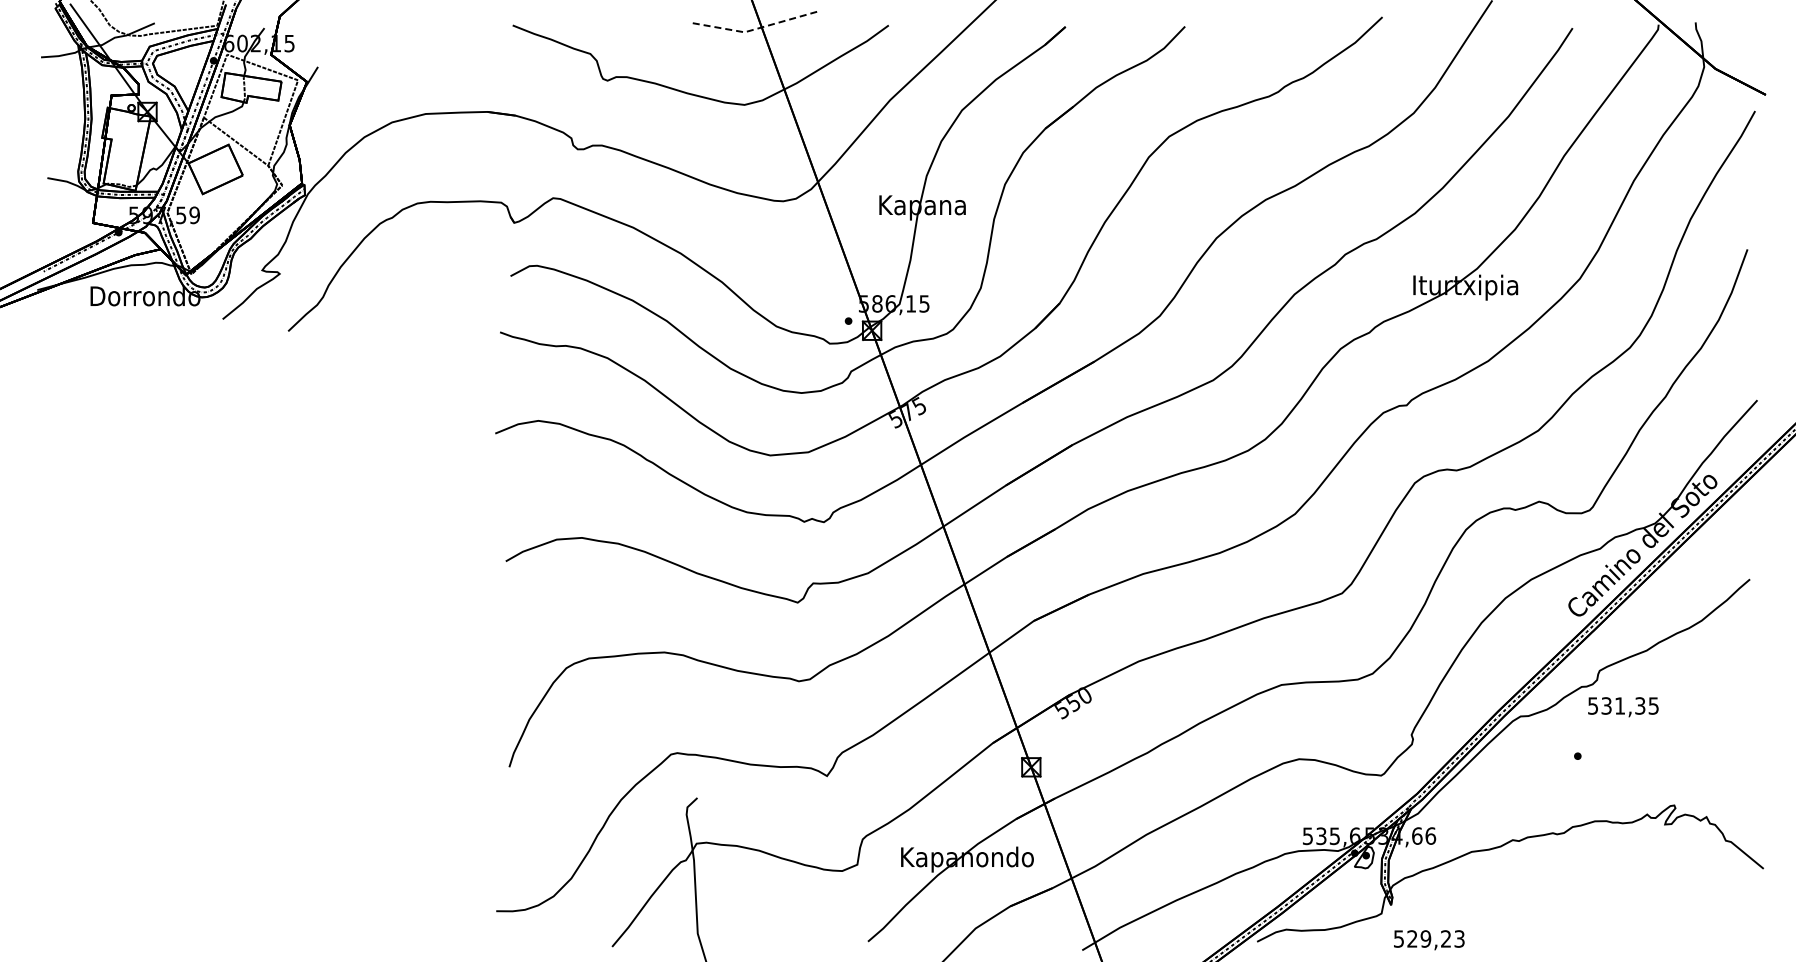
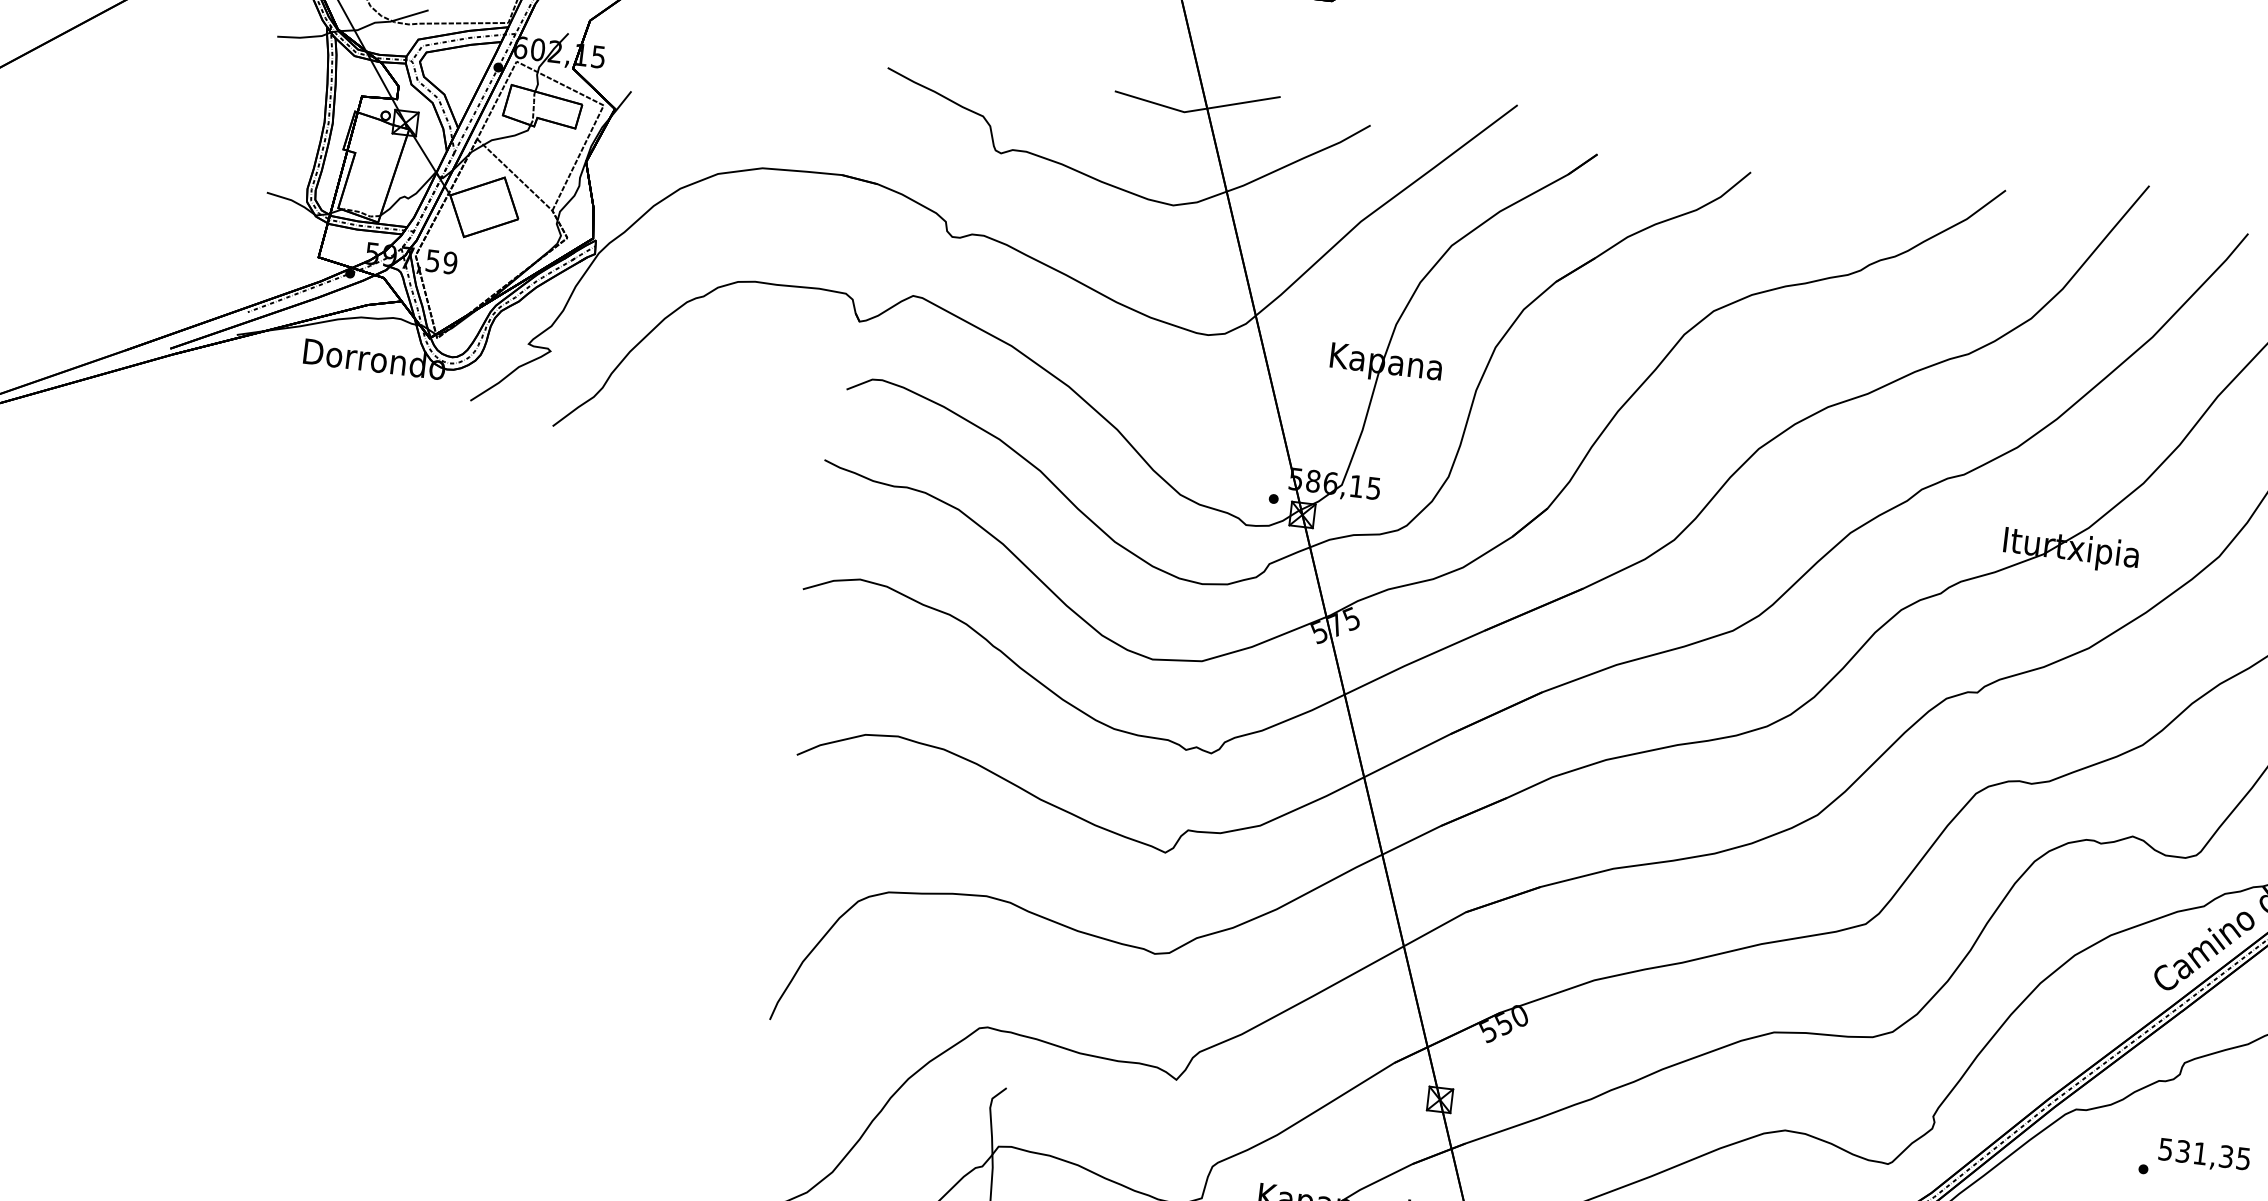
line: (753, 29) -> (1196, 109), dashed -> solid
text: (1623, 707) -> (2204, 1156), moved

